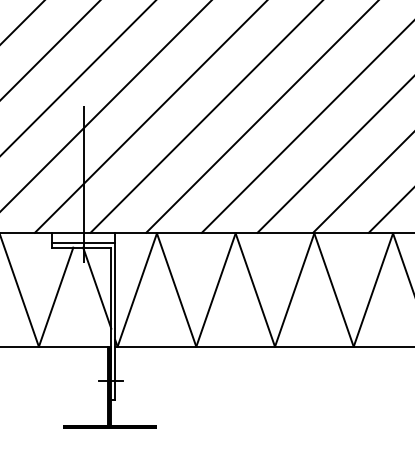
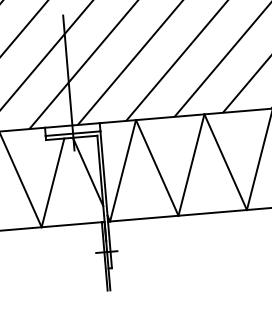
fill: (109, 387) -> (106, 257), removed

